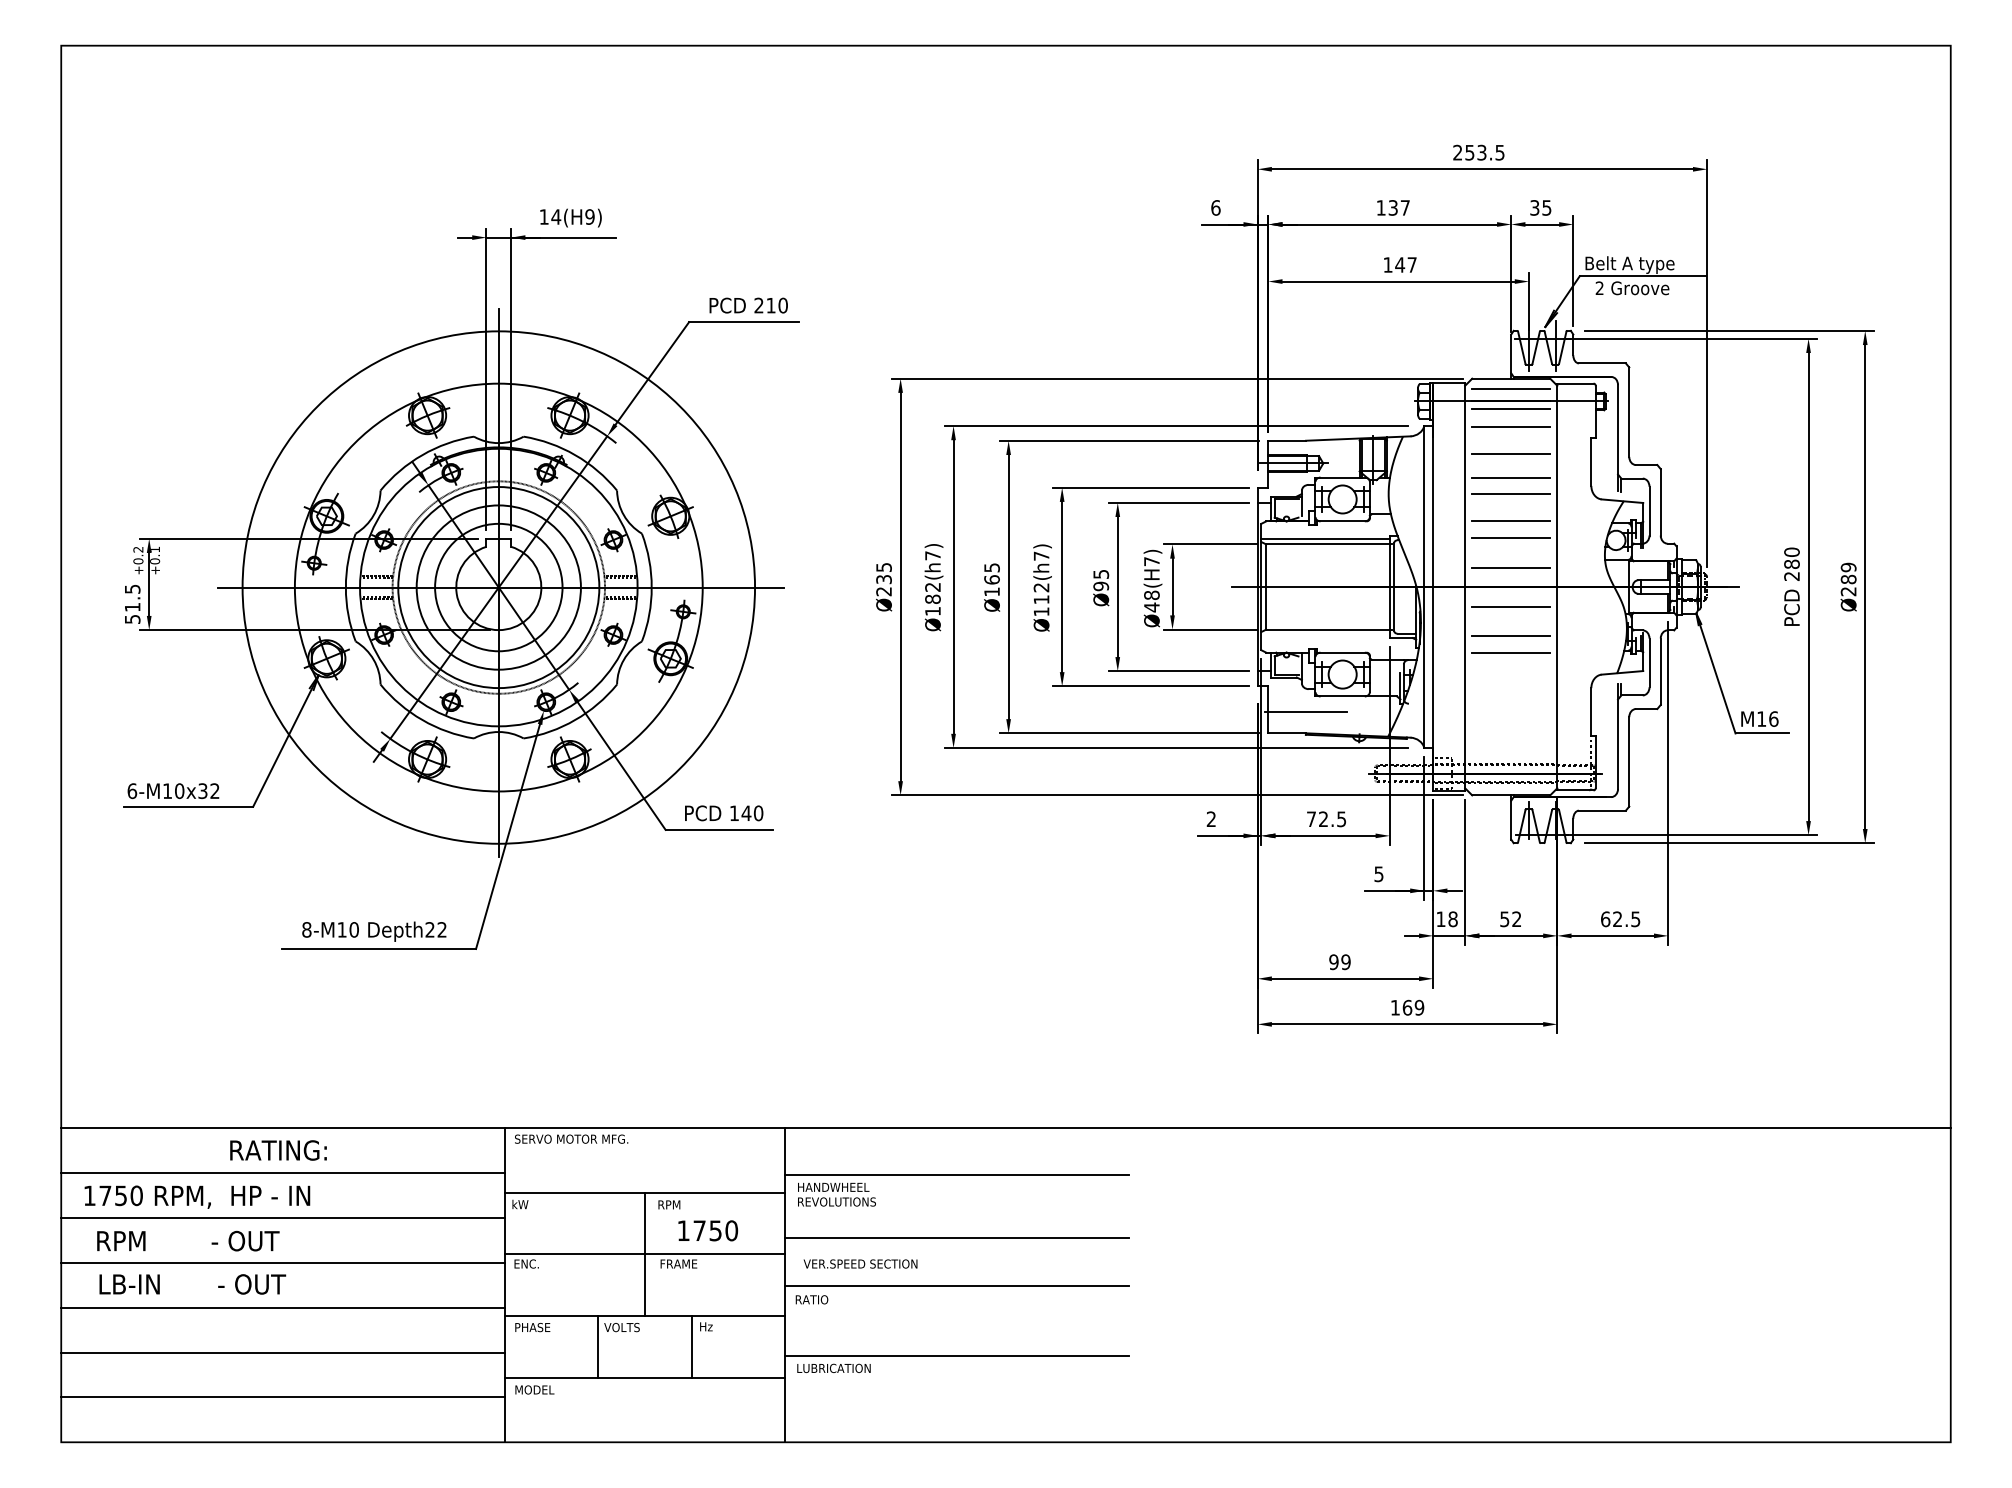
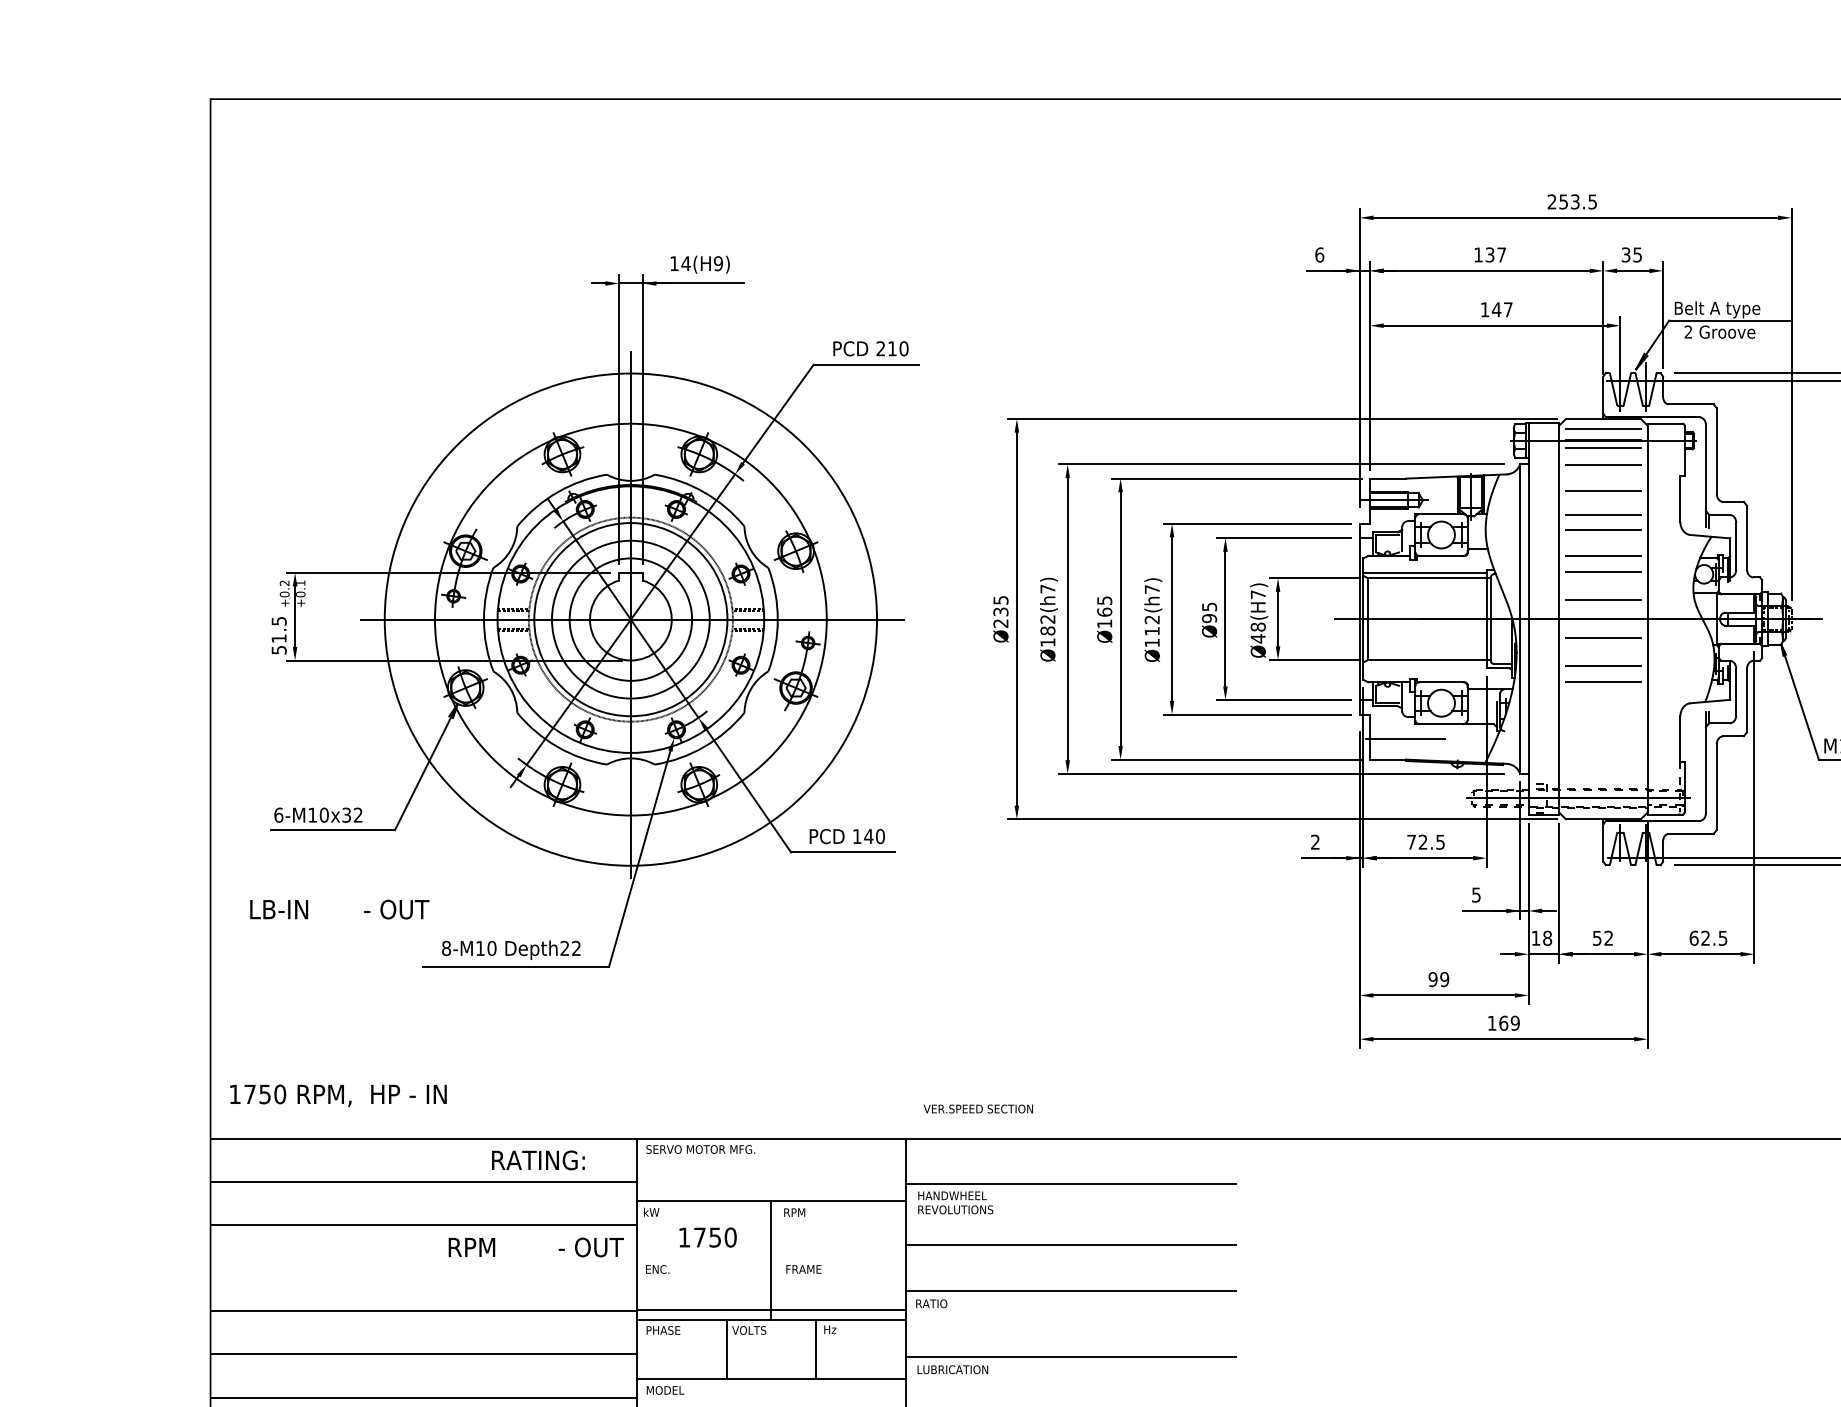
text: (278, 1150) -> (538, 1160), moved
text: (197, 1196) -> (338, 1095), moved
text: (708, 1230) -> (708, 1237), moved
text: (188, 1240) -> (536, 1246), moved
line: (644, 1254) -> (770, 1310), moved
line: (282, 1262) -> (423, 1267), removed
text: (860, 1263) -> (978, 1108), moved
text: (192, 1284) -> (339, 909), moved

